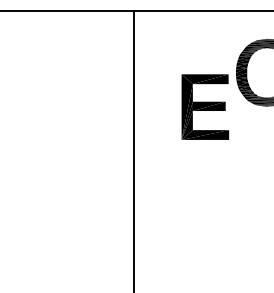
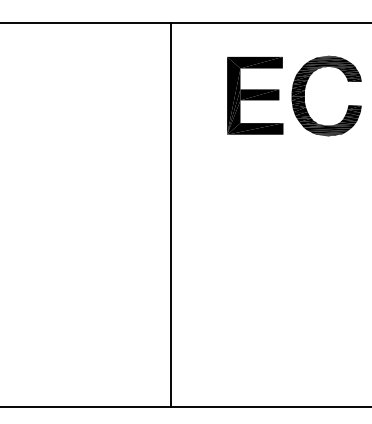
part: (205, 106) -> (255, 95), moved

